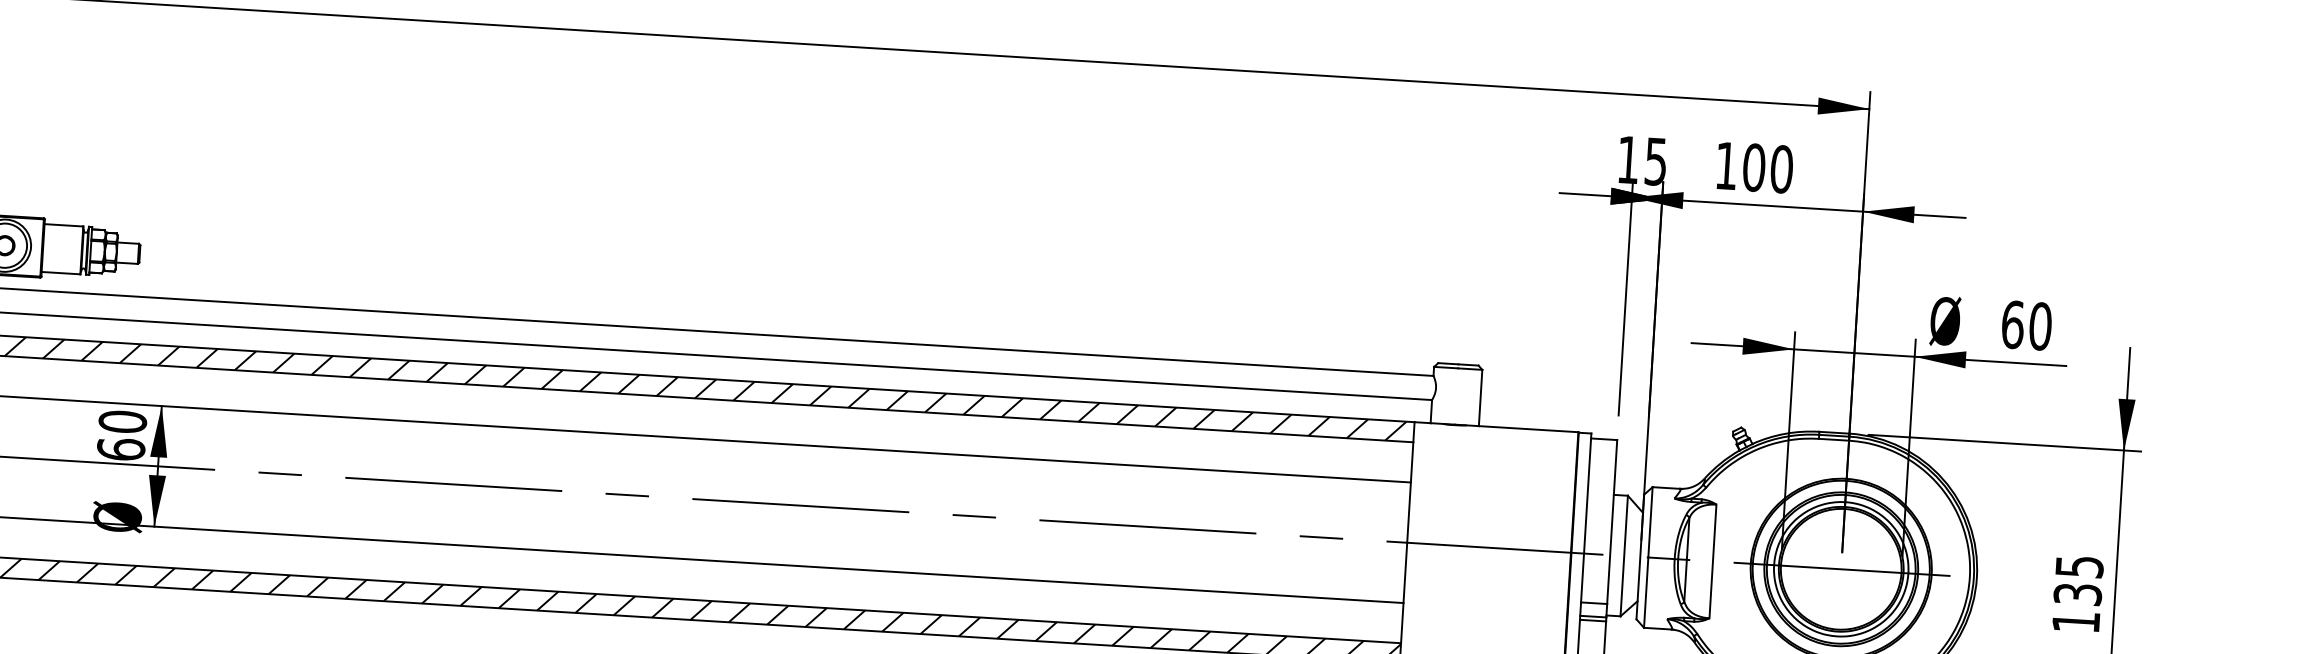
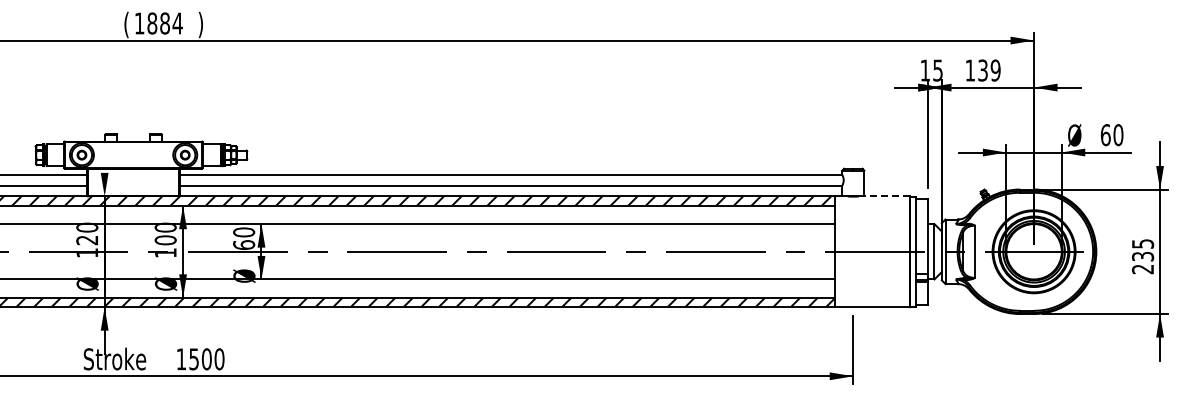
text: (1768, 168) -> (989, 70), 100 -> 139
line: (1529, 429) -> (887, 196), solid -> dashed
text: (2075, 622) -> (1142, 269), 135 -> 235

